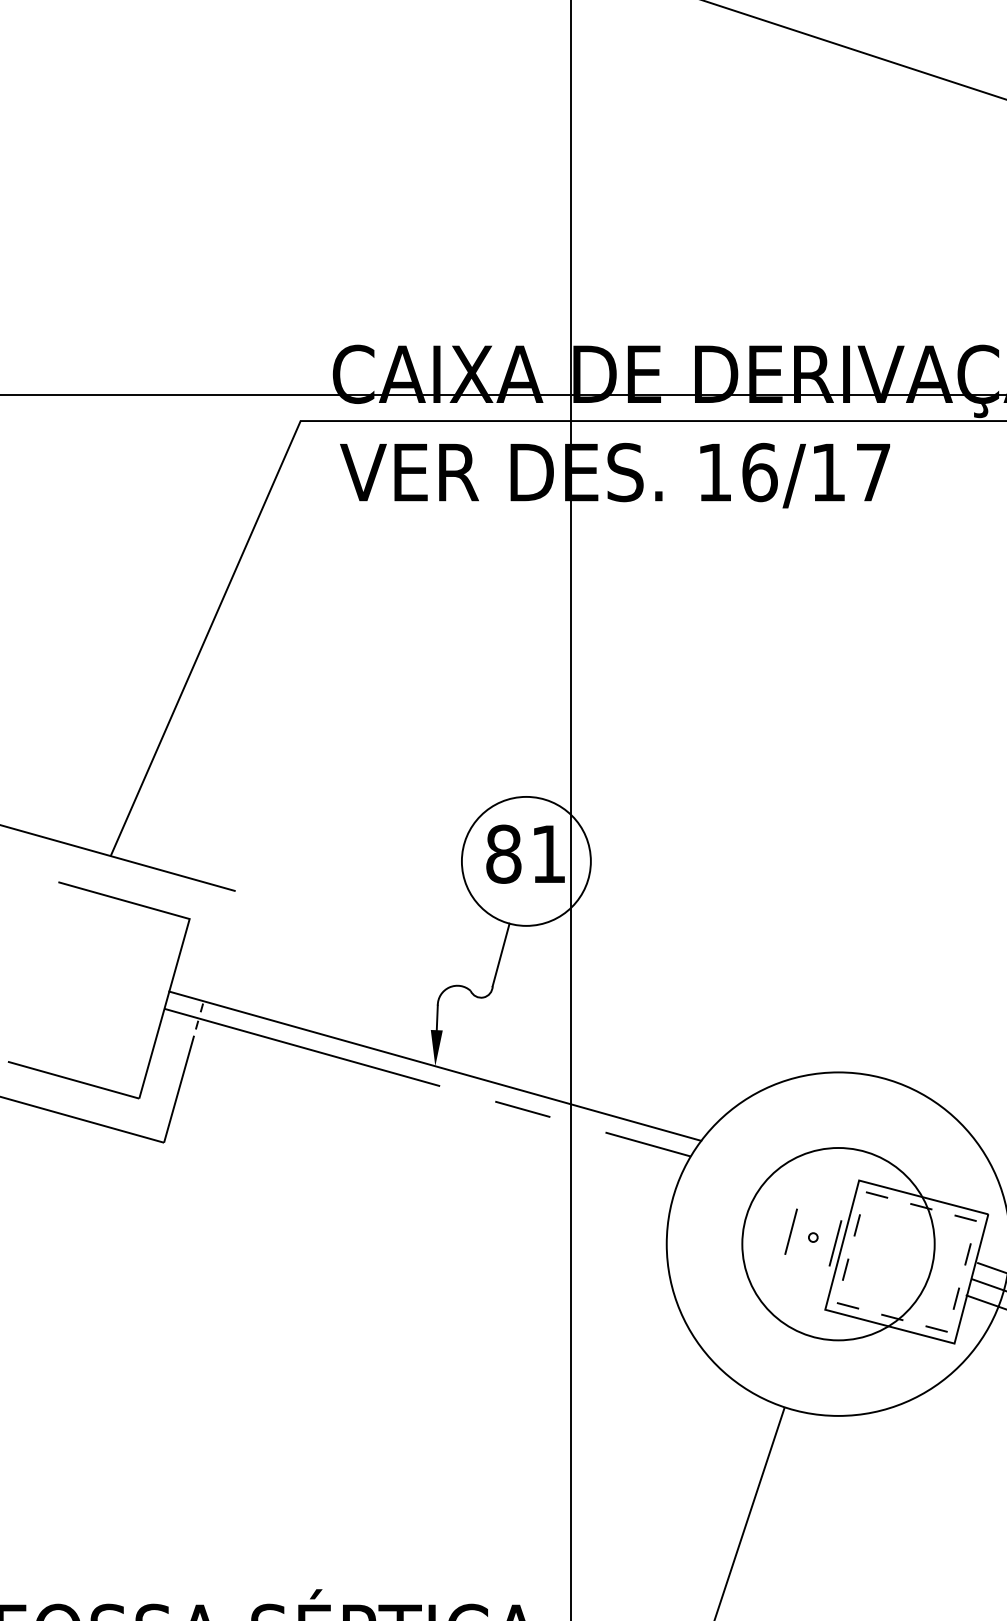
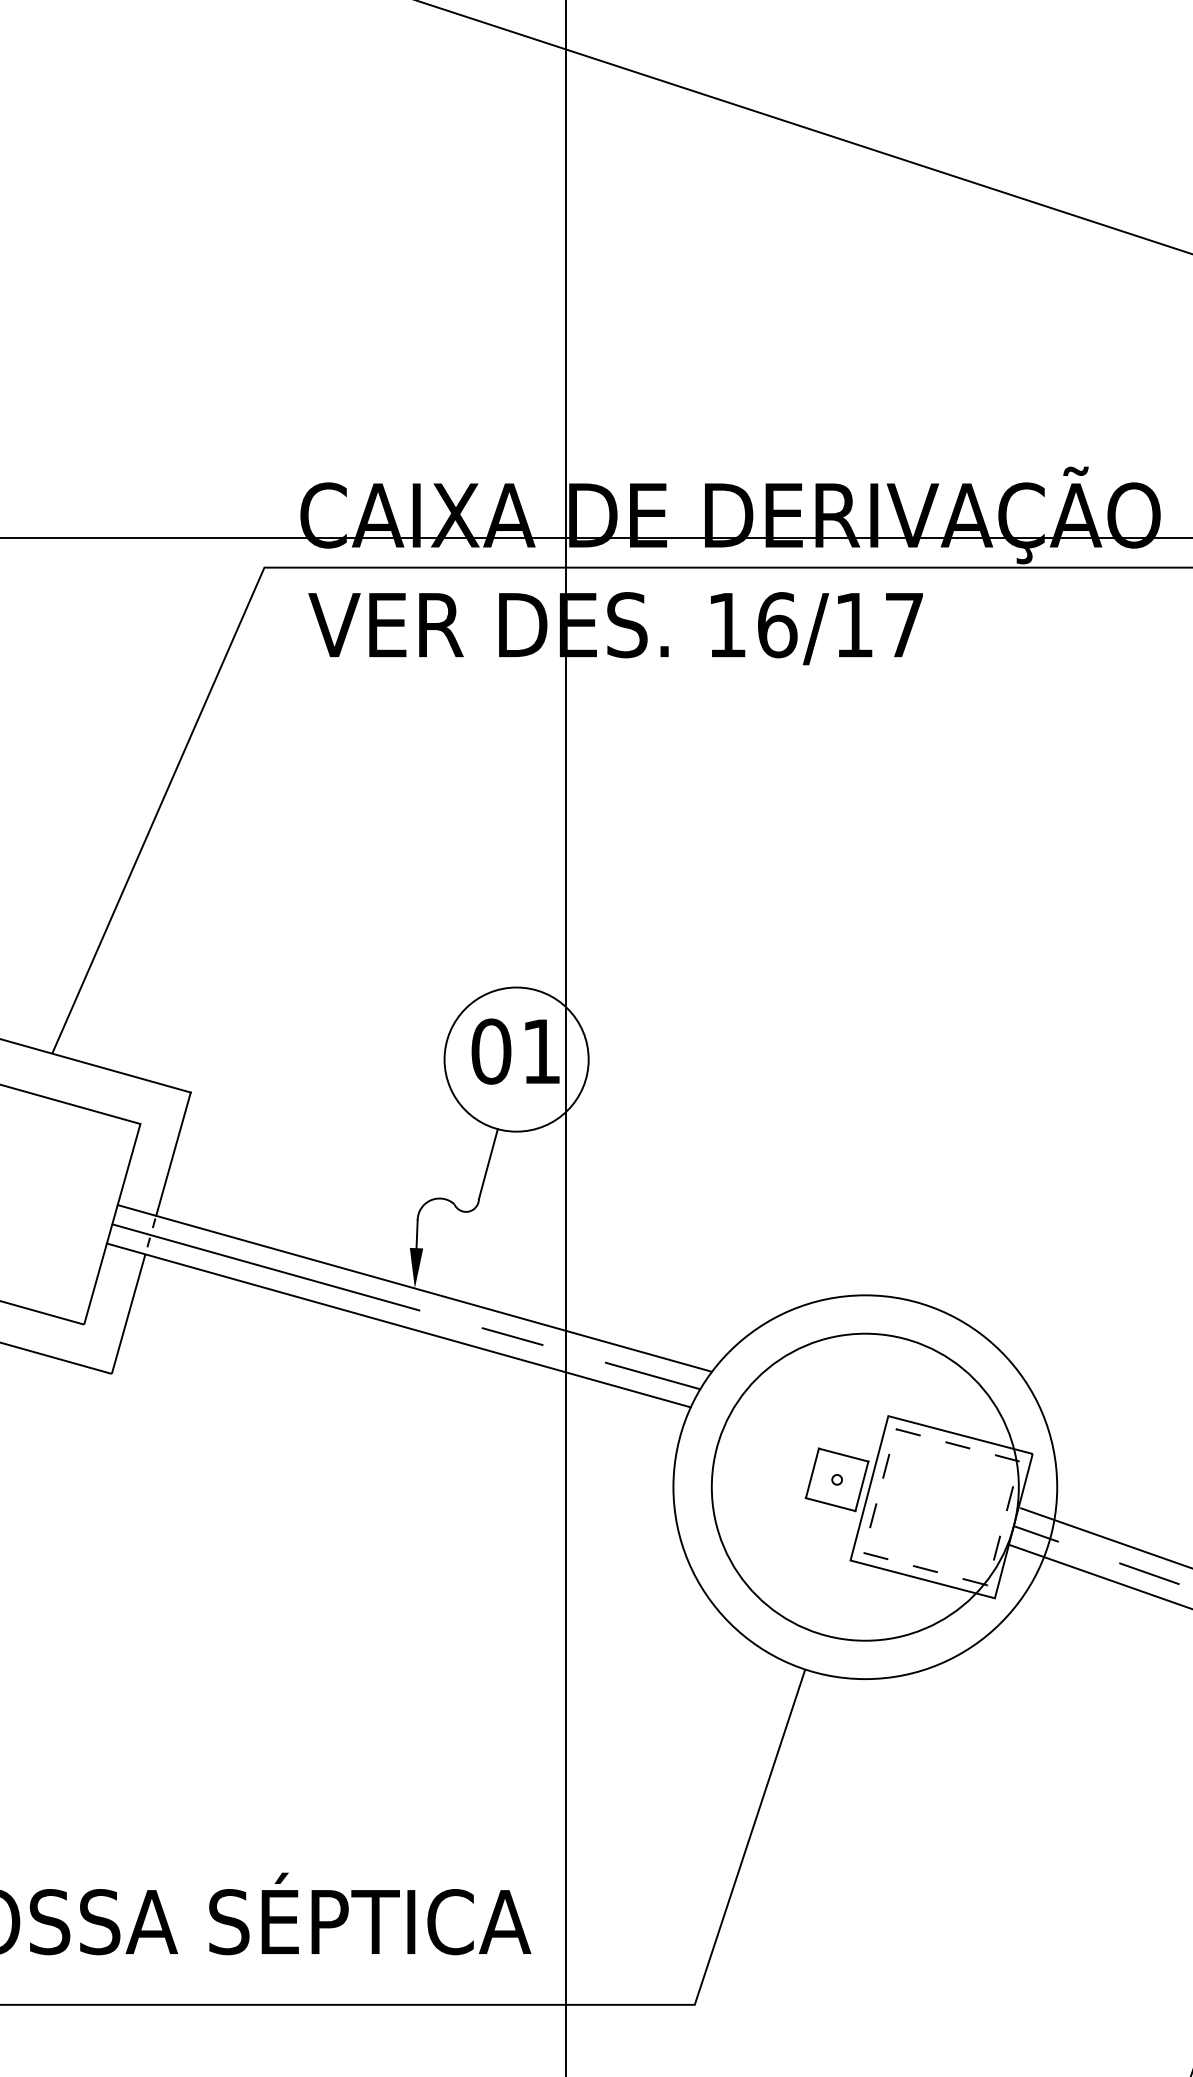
text: (503, 854) -> (491, 1051), 81 -> 01
line: (219, 945) -> (173, 1153), added
line: (420, 1099) -> (398, 1325), added
line: (818, 1214) -> (843, 1454), added
circle: (837, 1243) -> (864, 1486), size x1.43
line: (807, 1259) -> (830, 1504), added

